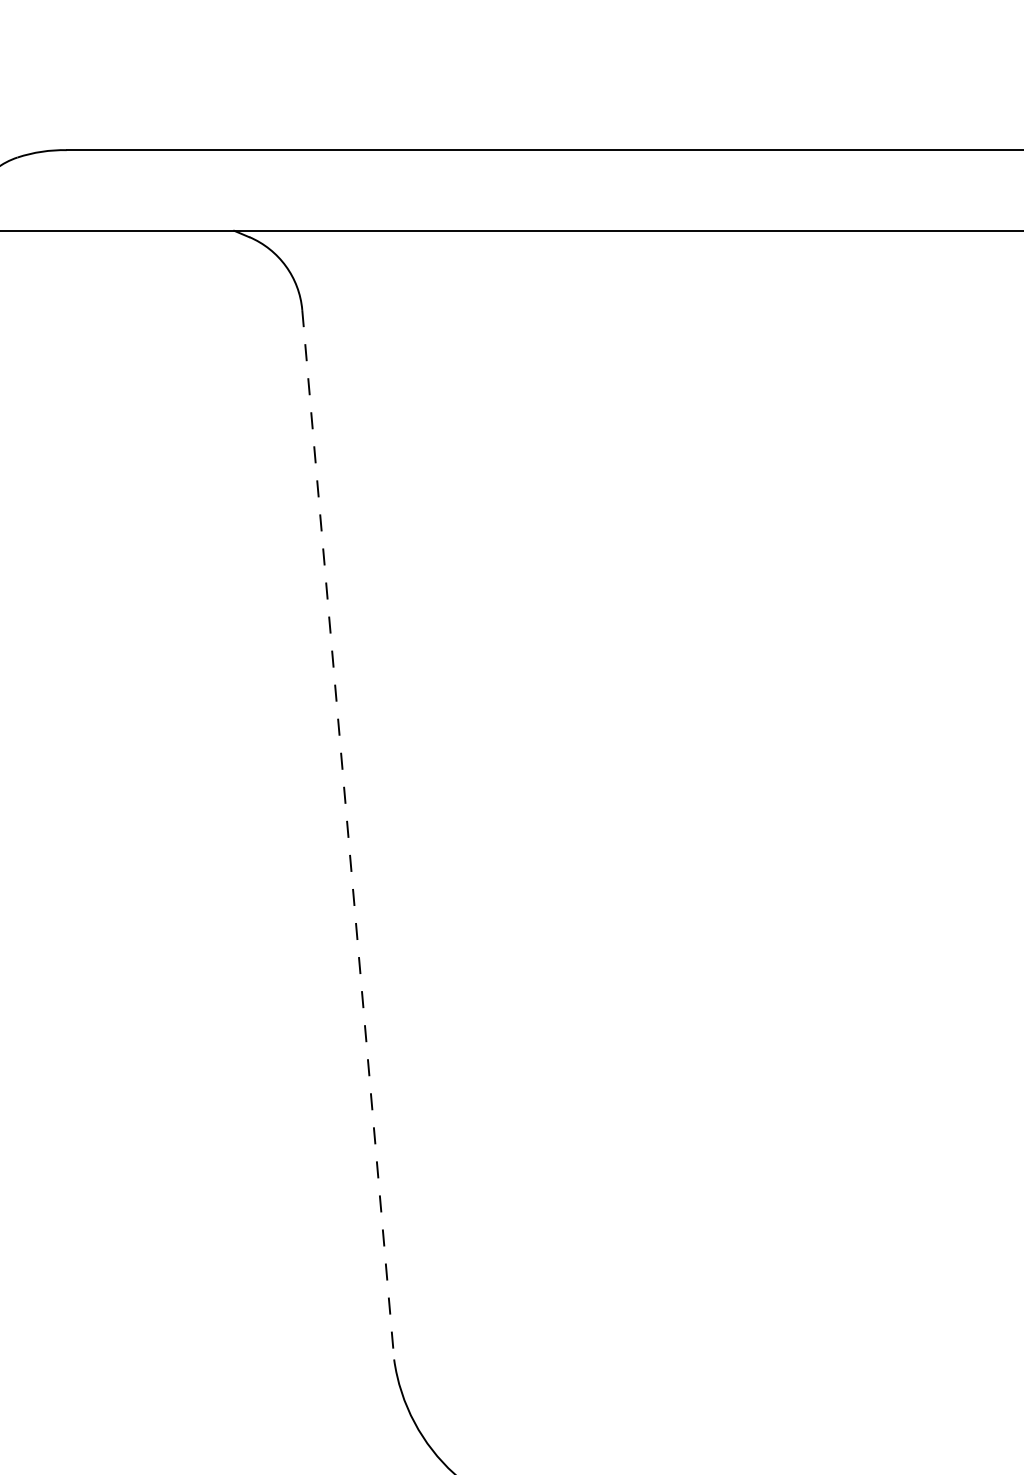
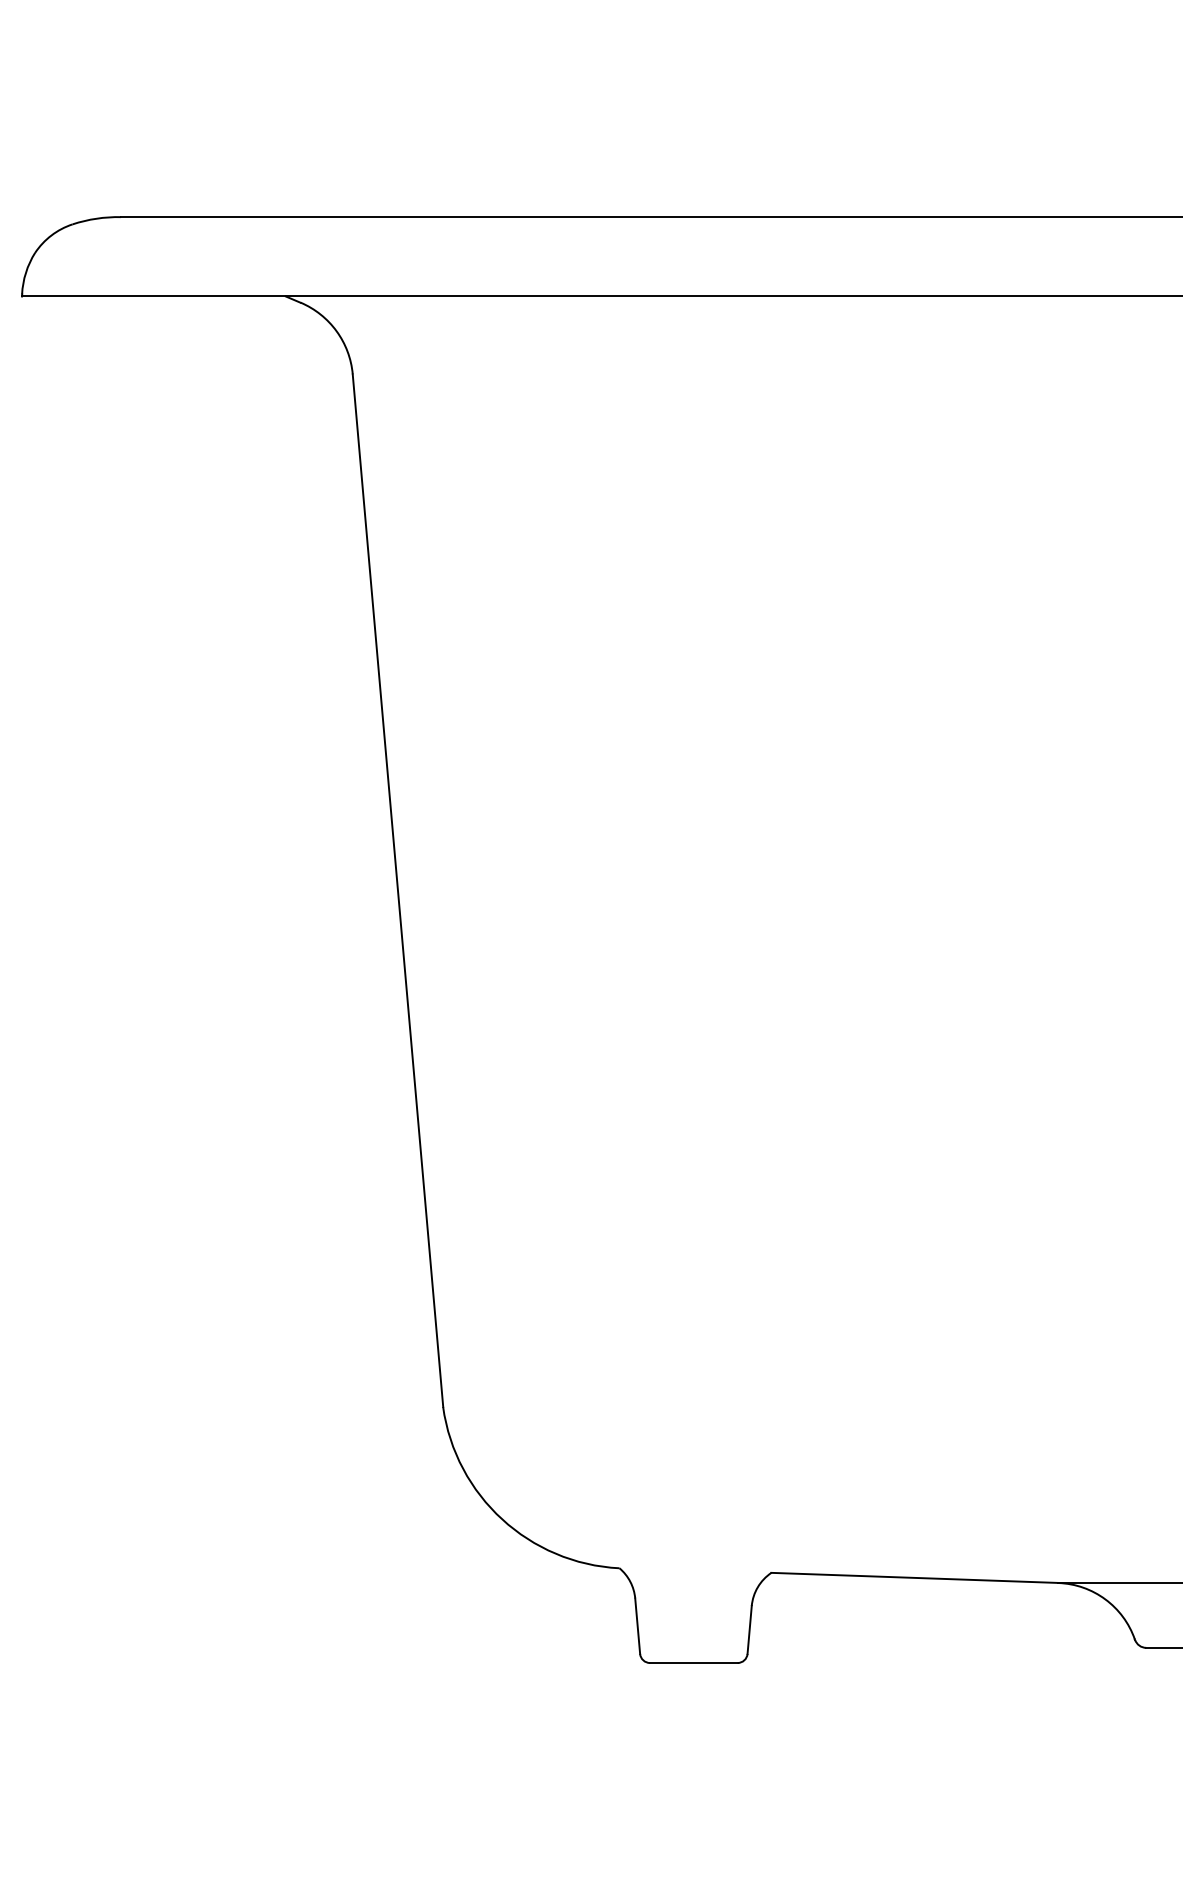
line: (348, 835) -> (398, 891), dashed -> solid

